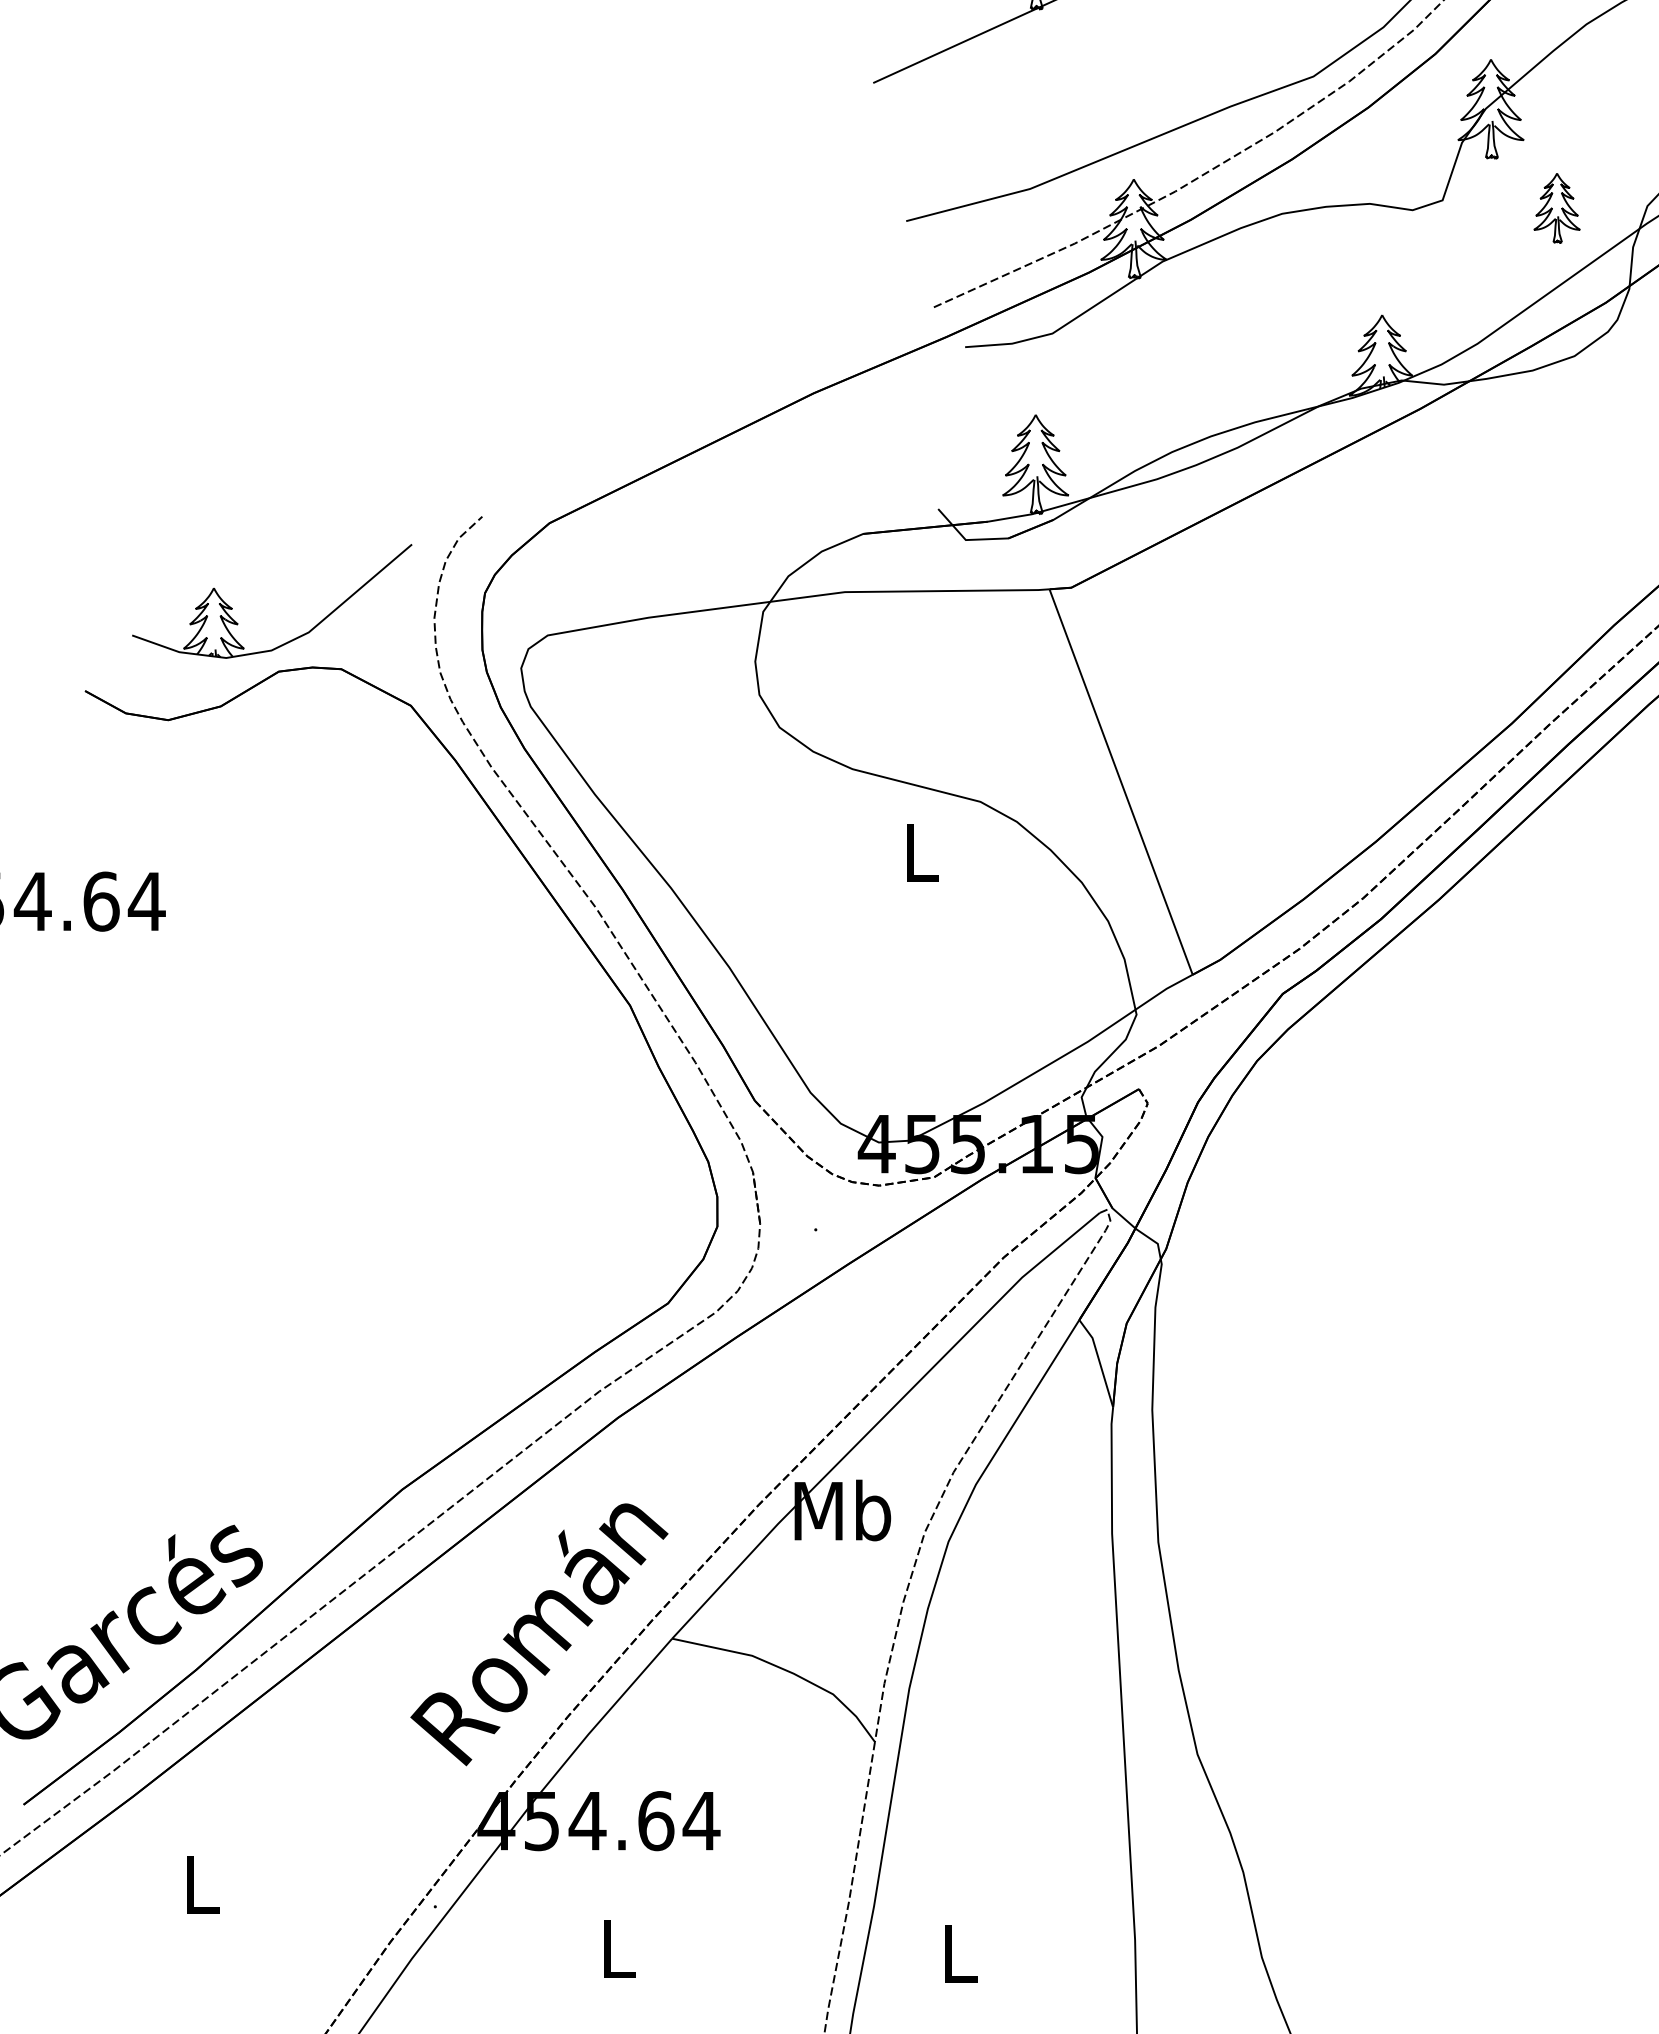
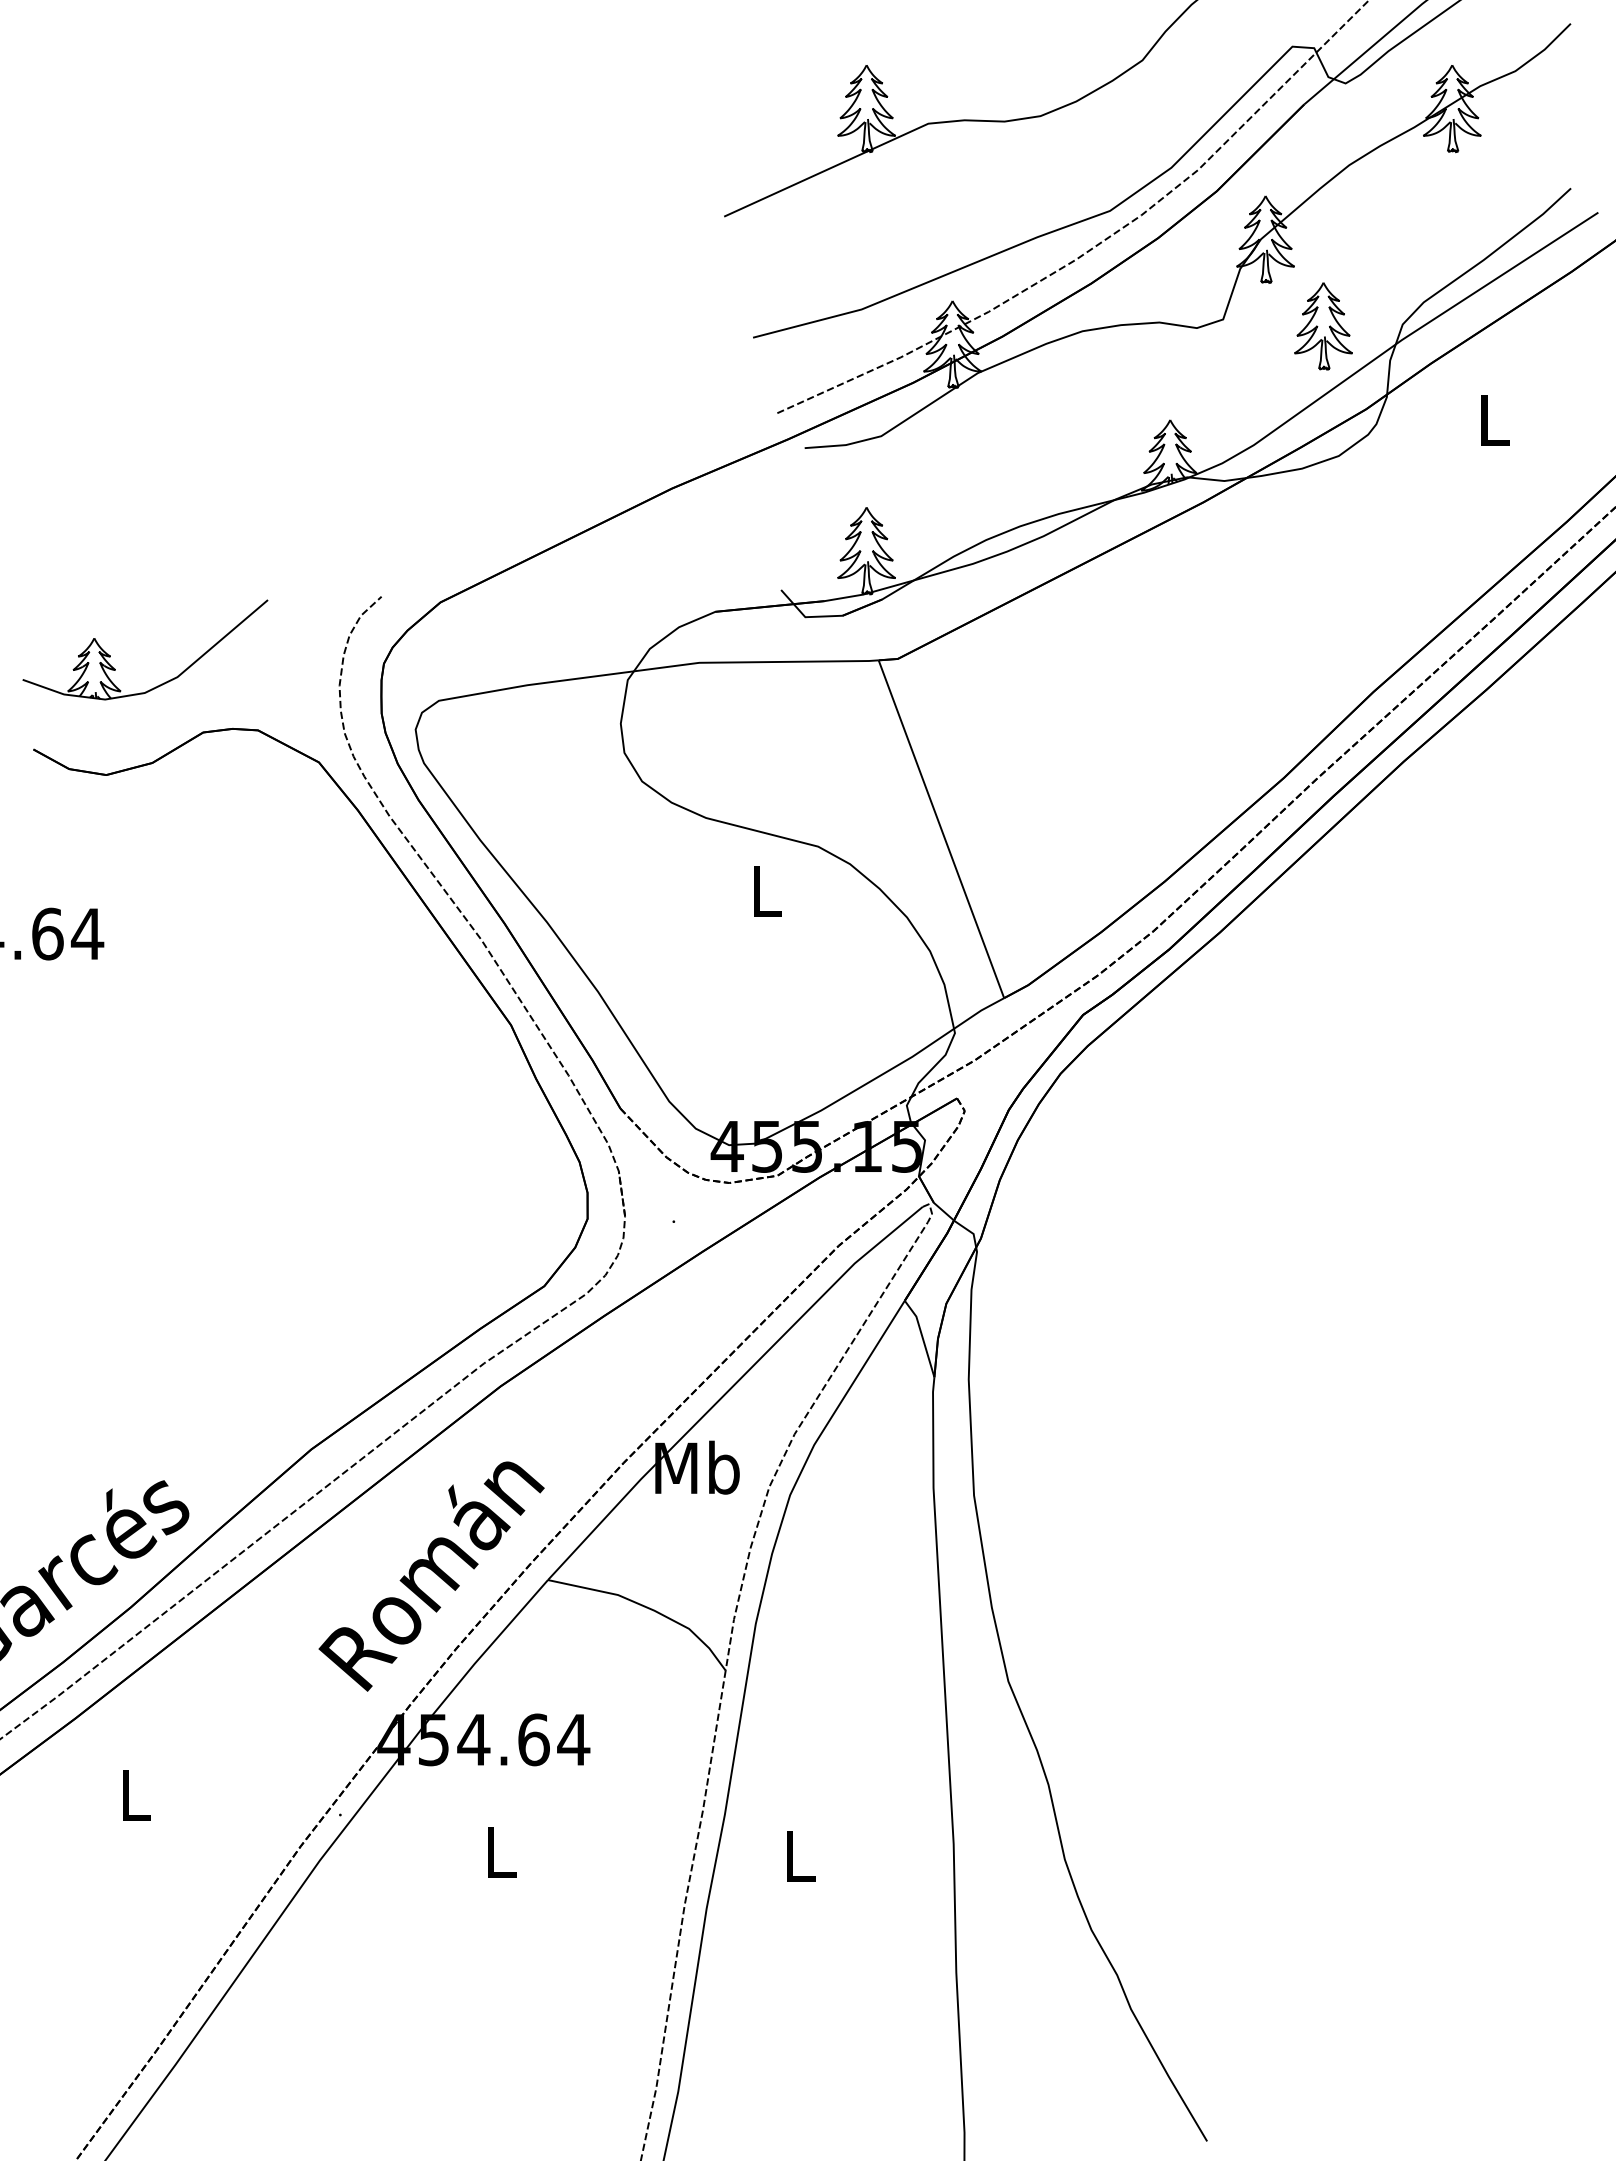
part: (1557, 208) -> (1323, 326), size x1.43
part: (232, 607) -> (110, 655), moved

